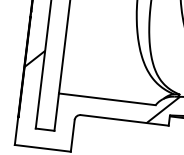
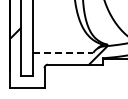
line: (107, 100) -> (63, 53), solid -> dashed

